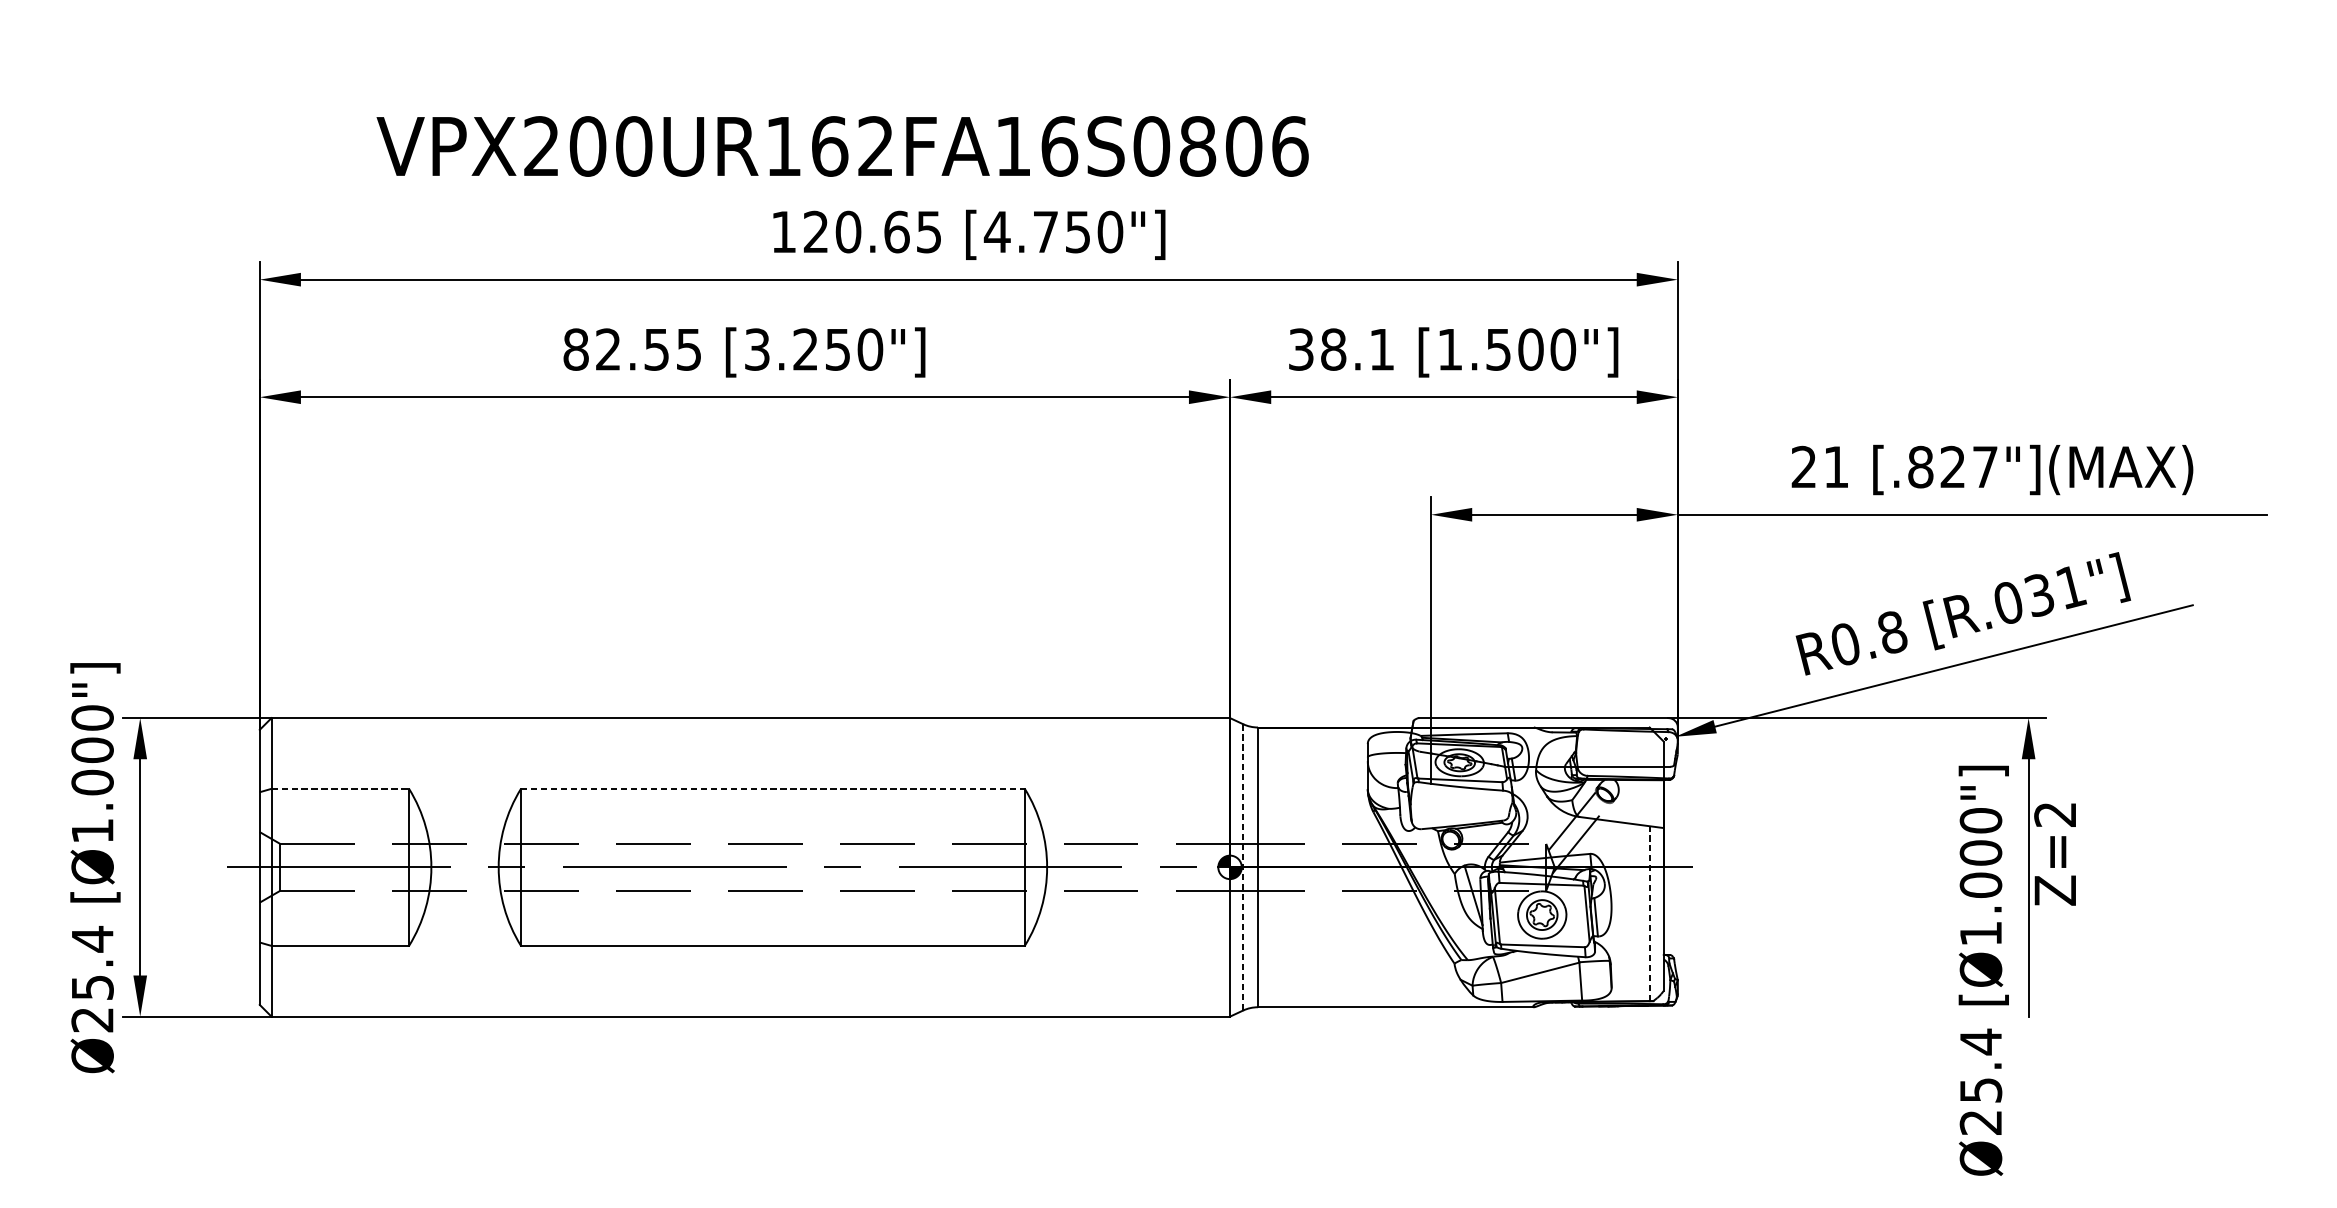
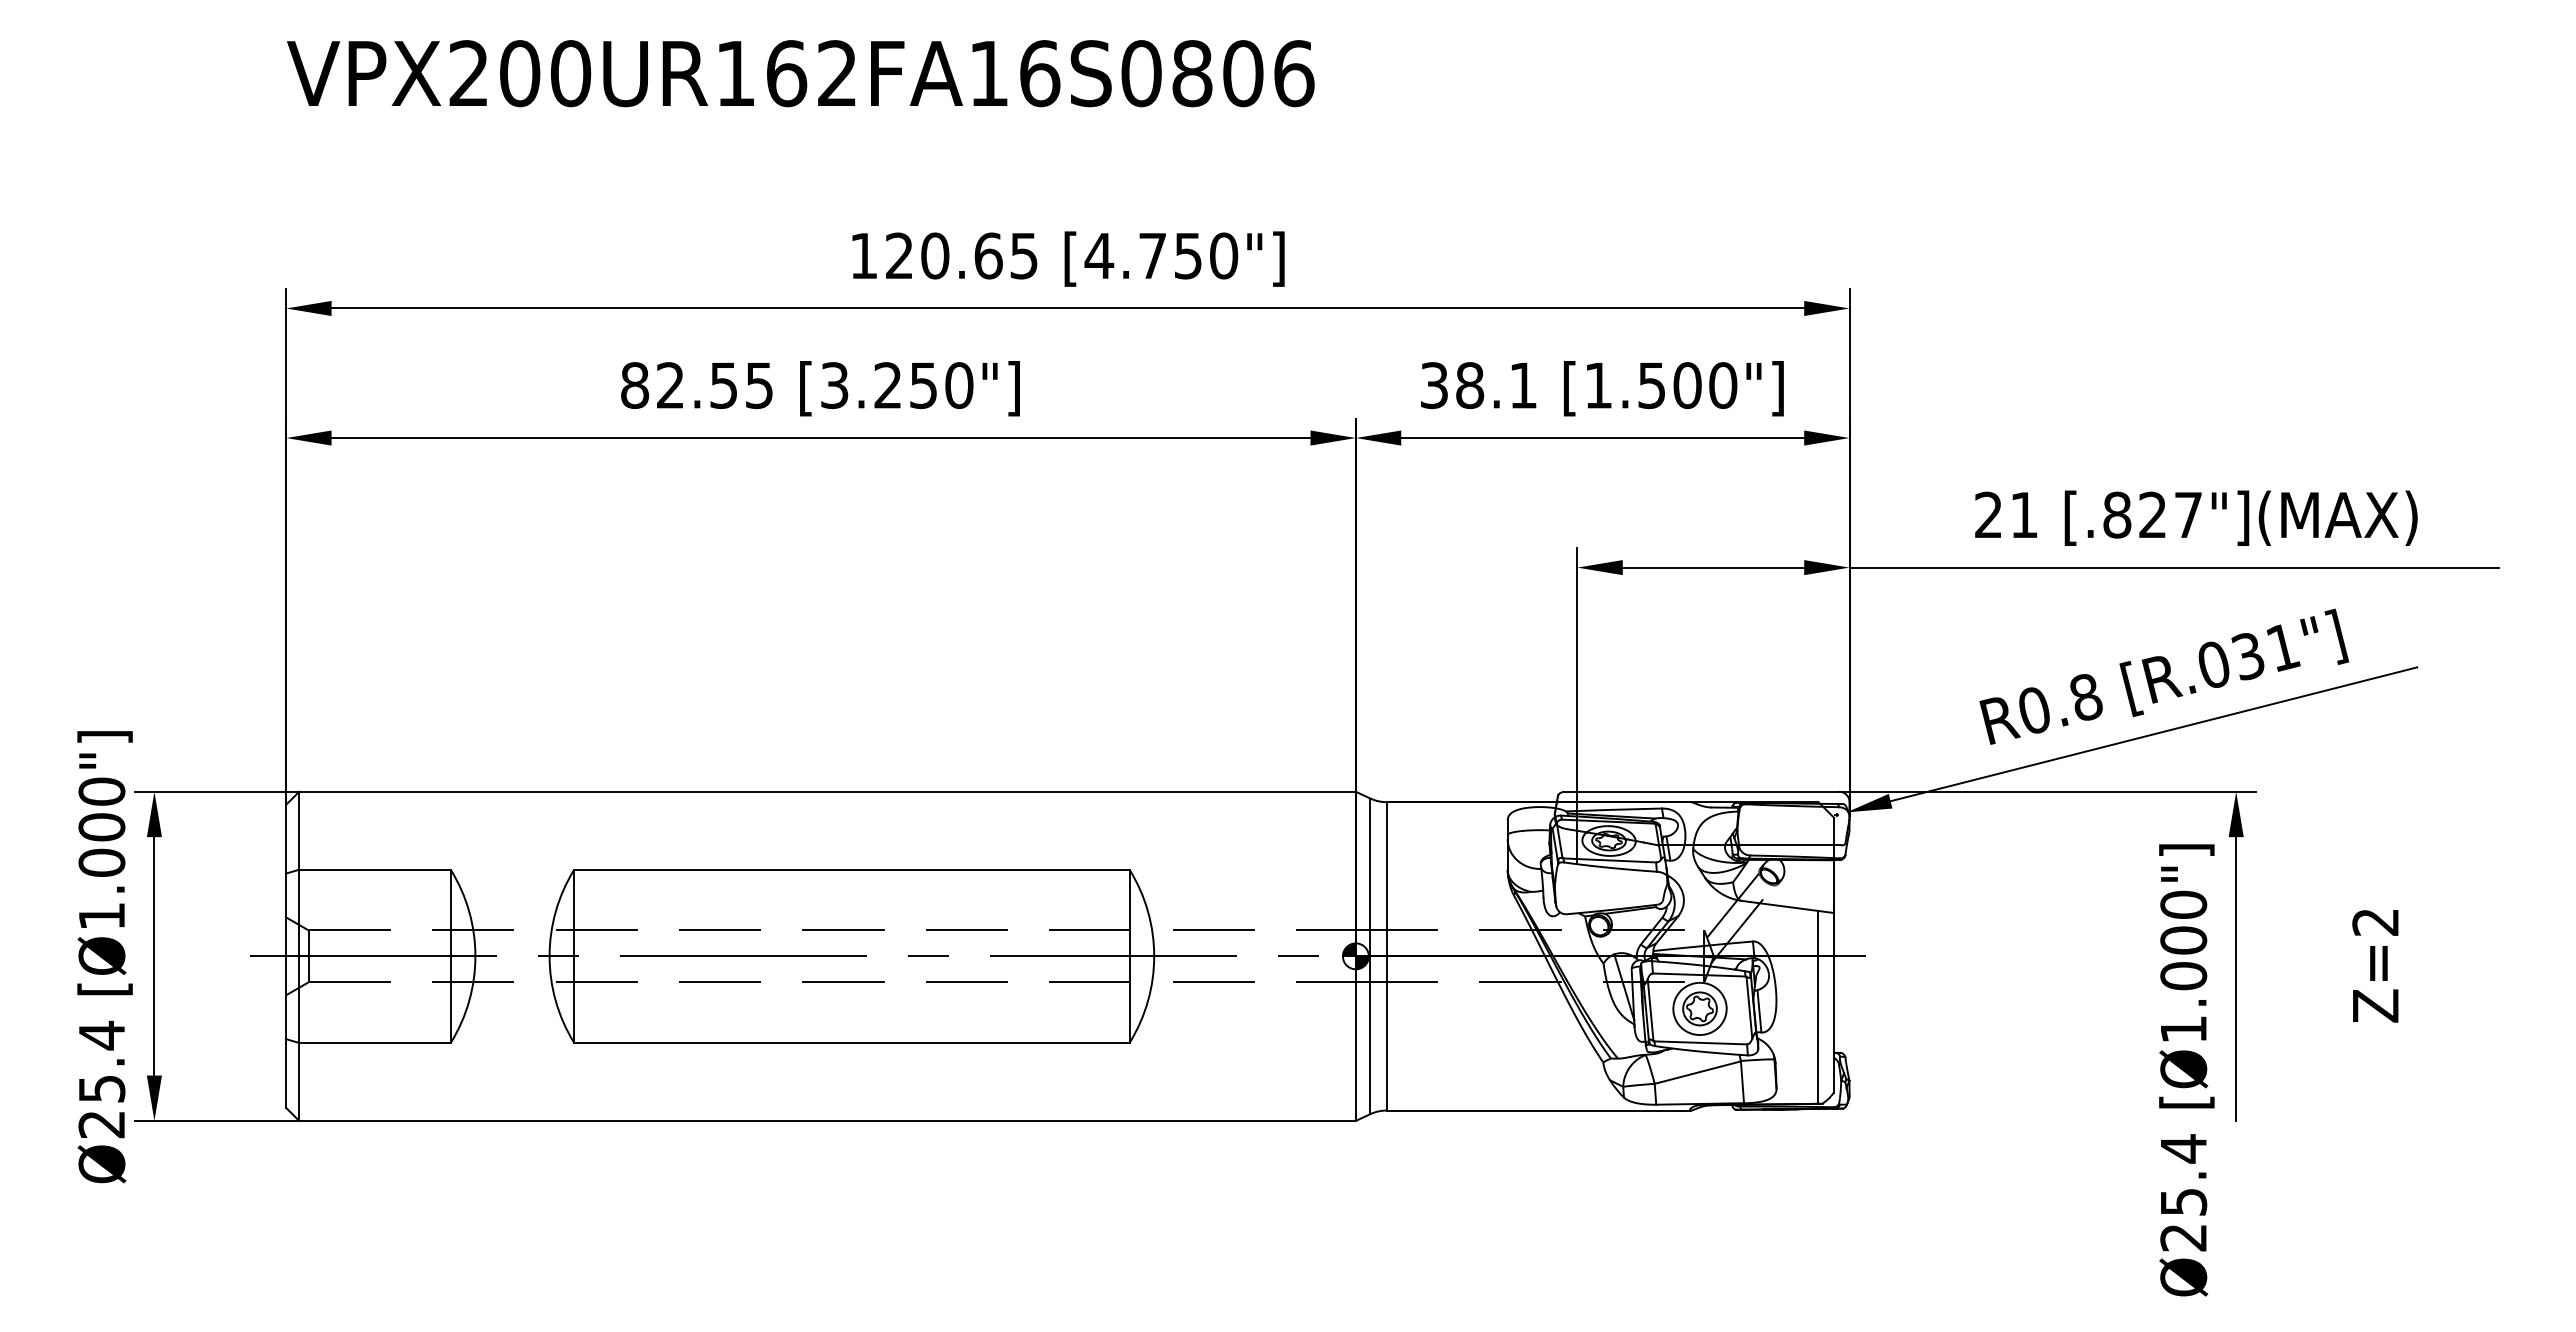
text: (842, 146) -> (800, 73), moved
line: (339, 788) -> (374, 869), dashed -> solid
line: (772, 788) -> (851, 869), dashed -> solid
text: (2055, 854) -> (2375, 966), moved
line: (1243, 867) -> (1370, 956), dashed -> solid
line: (1649, 912) -> (1818, 1006), dashed -> solid

